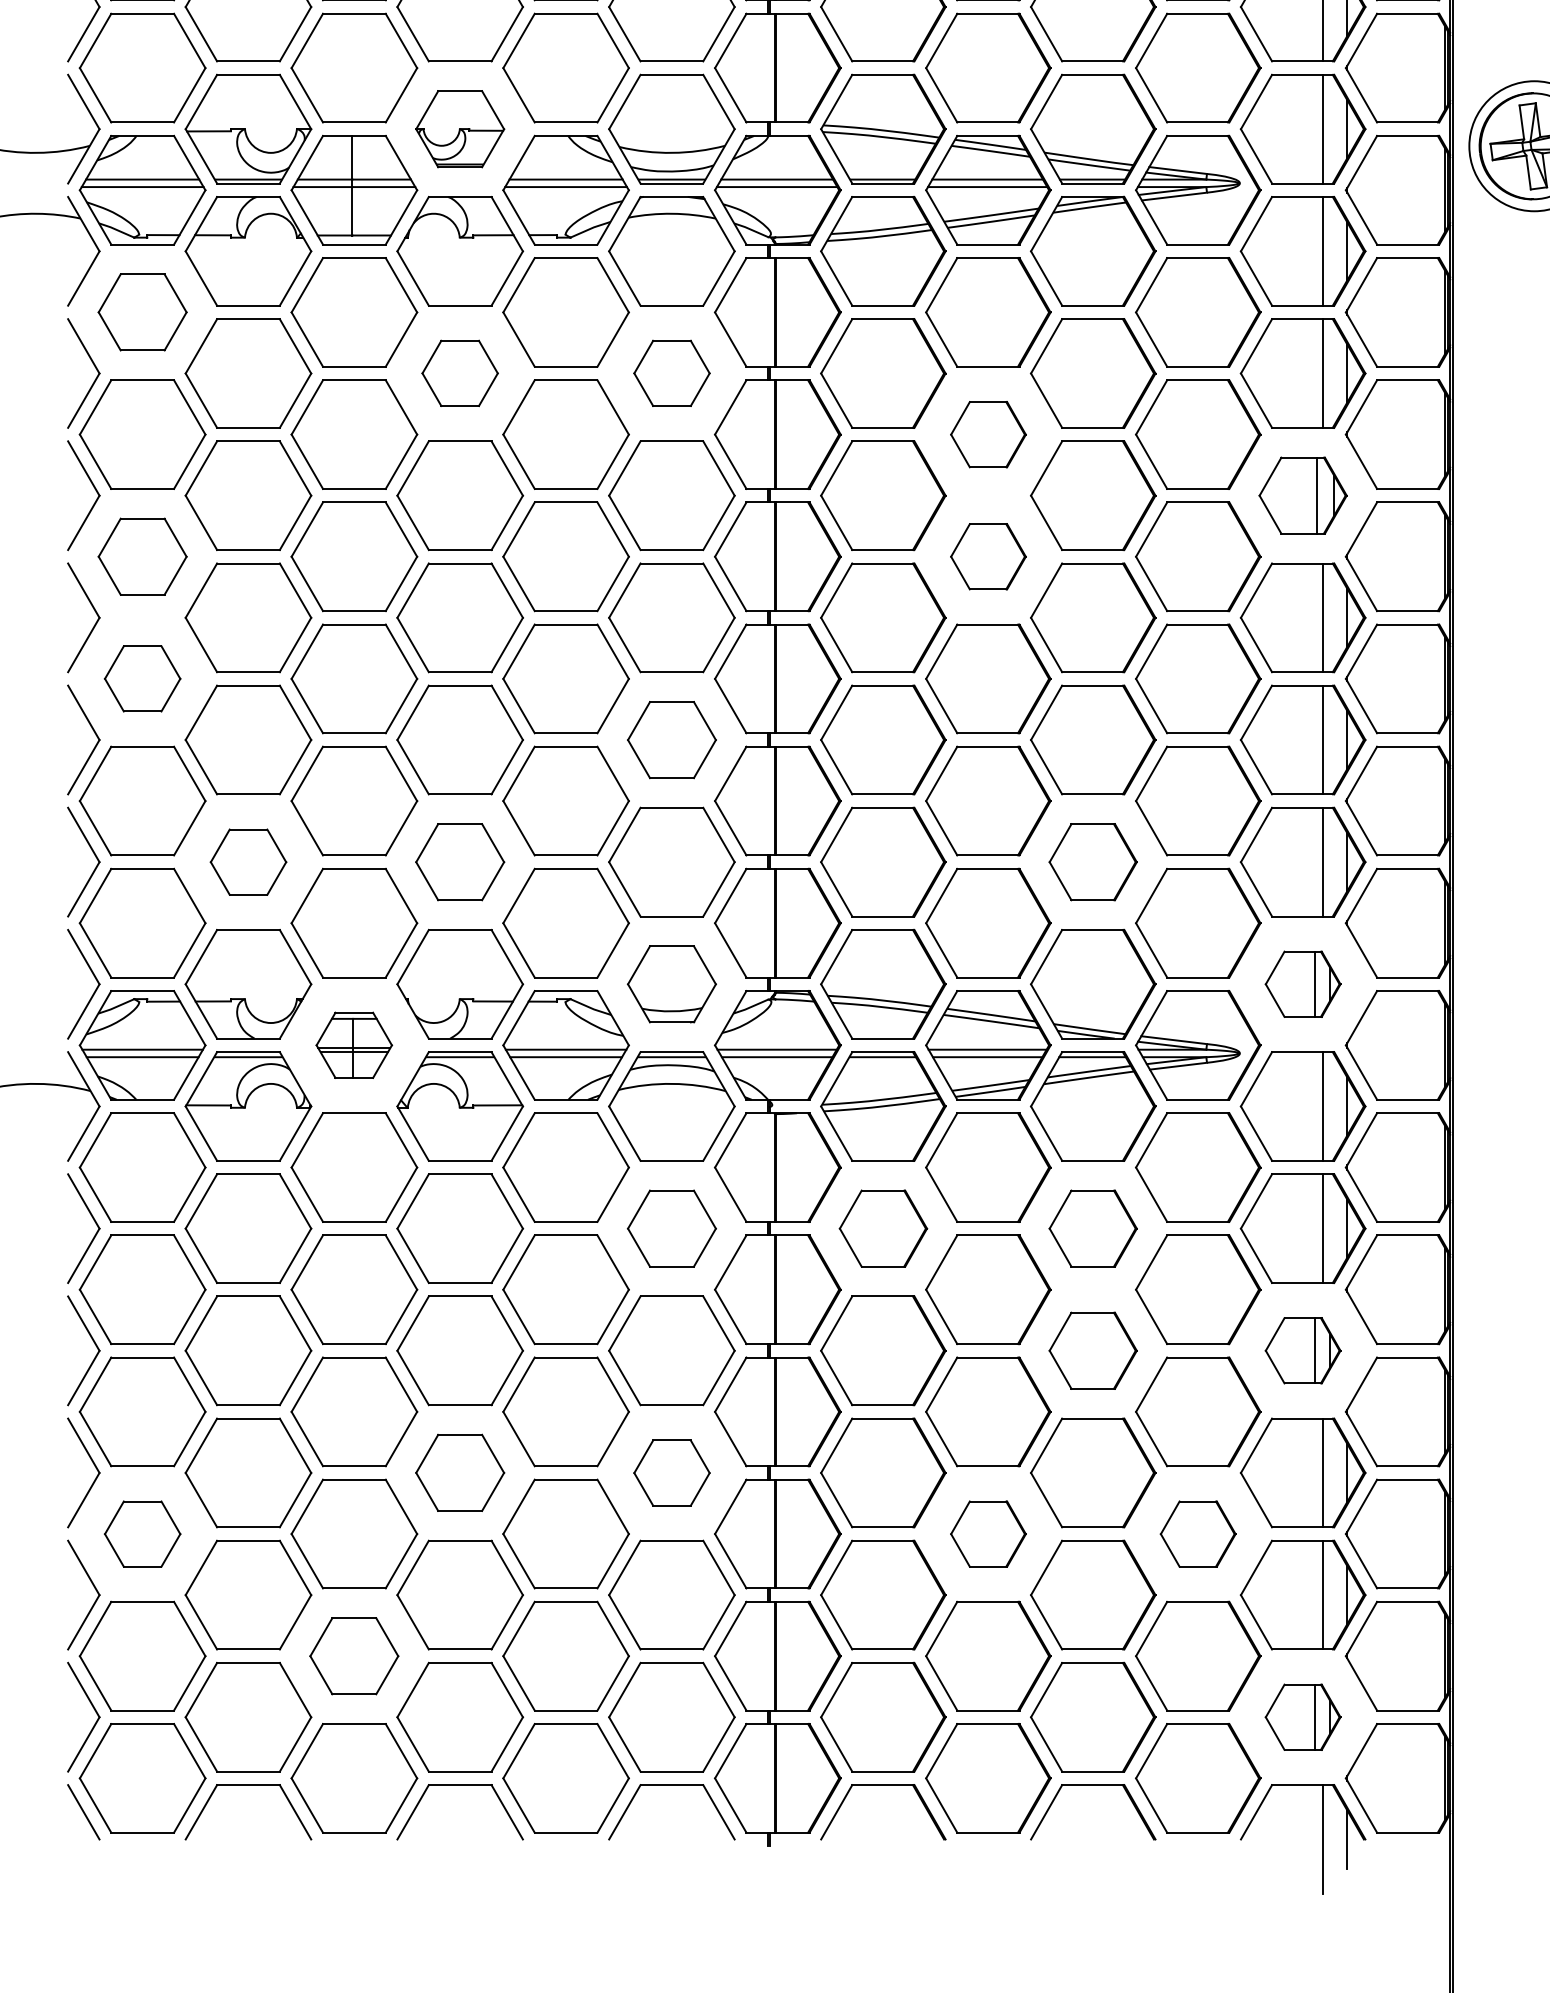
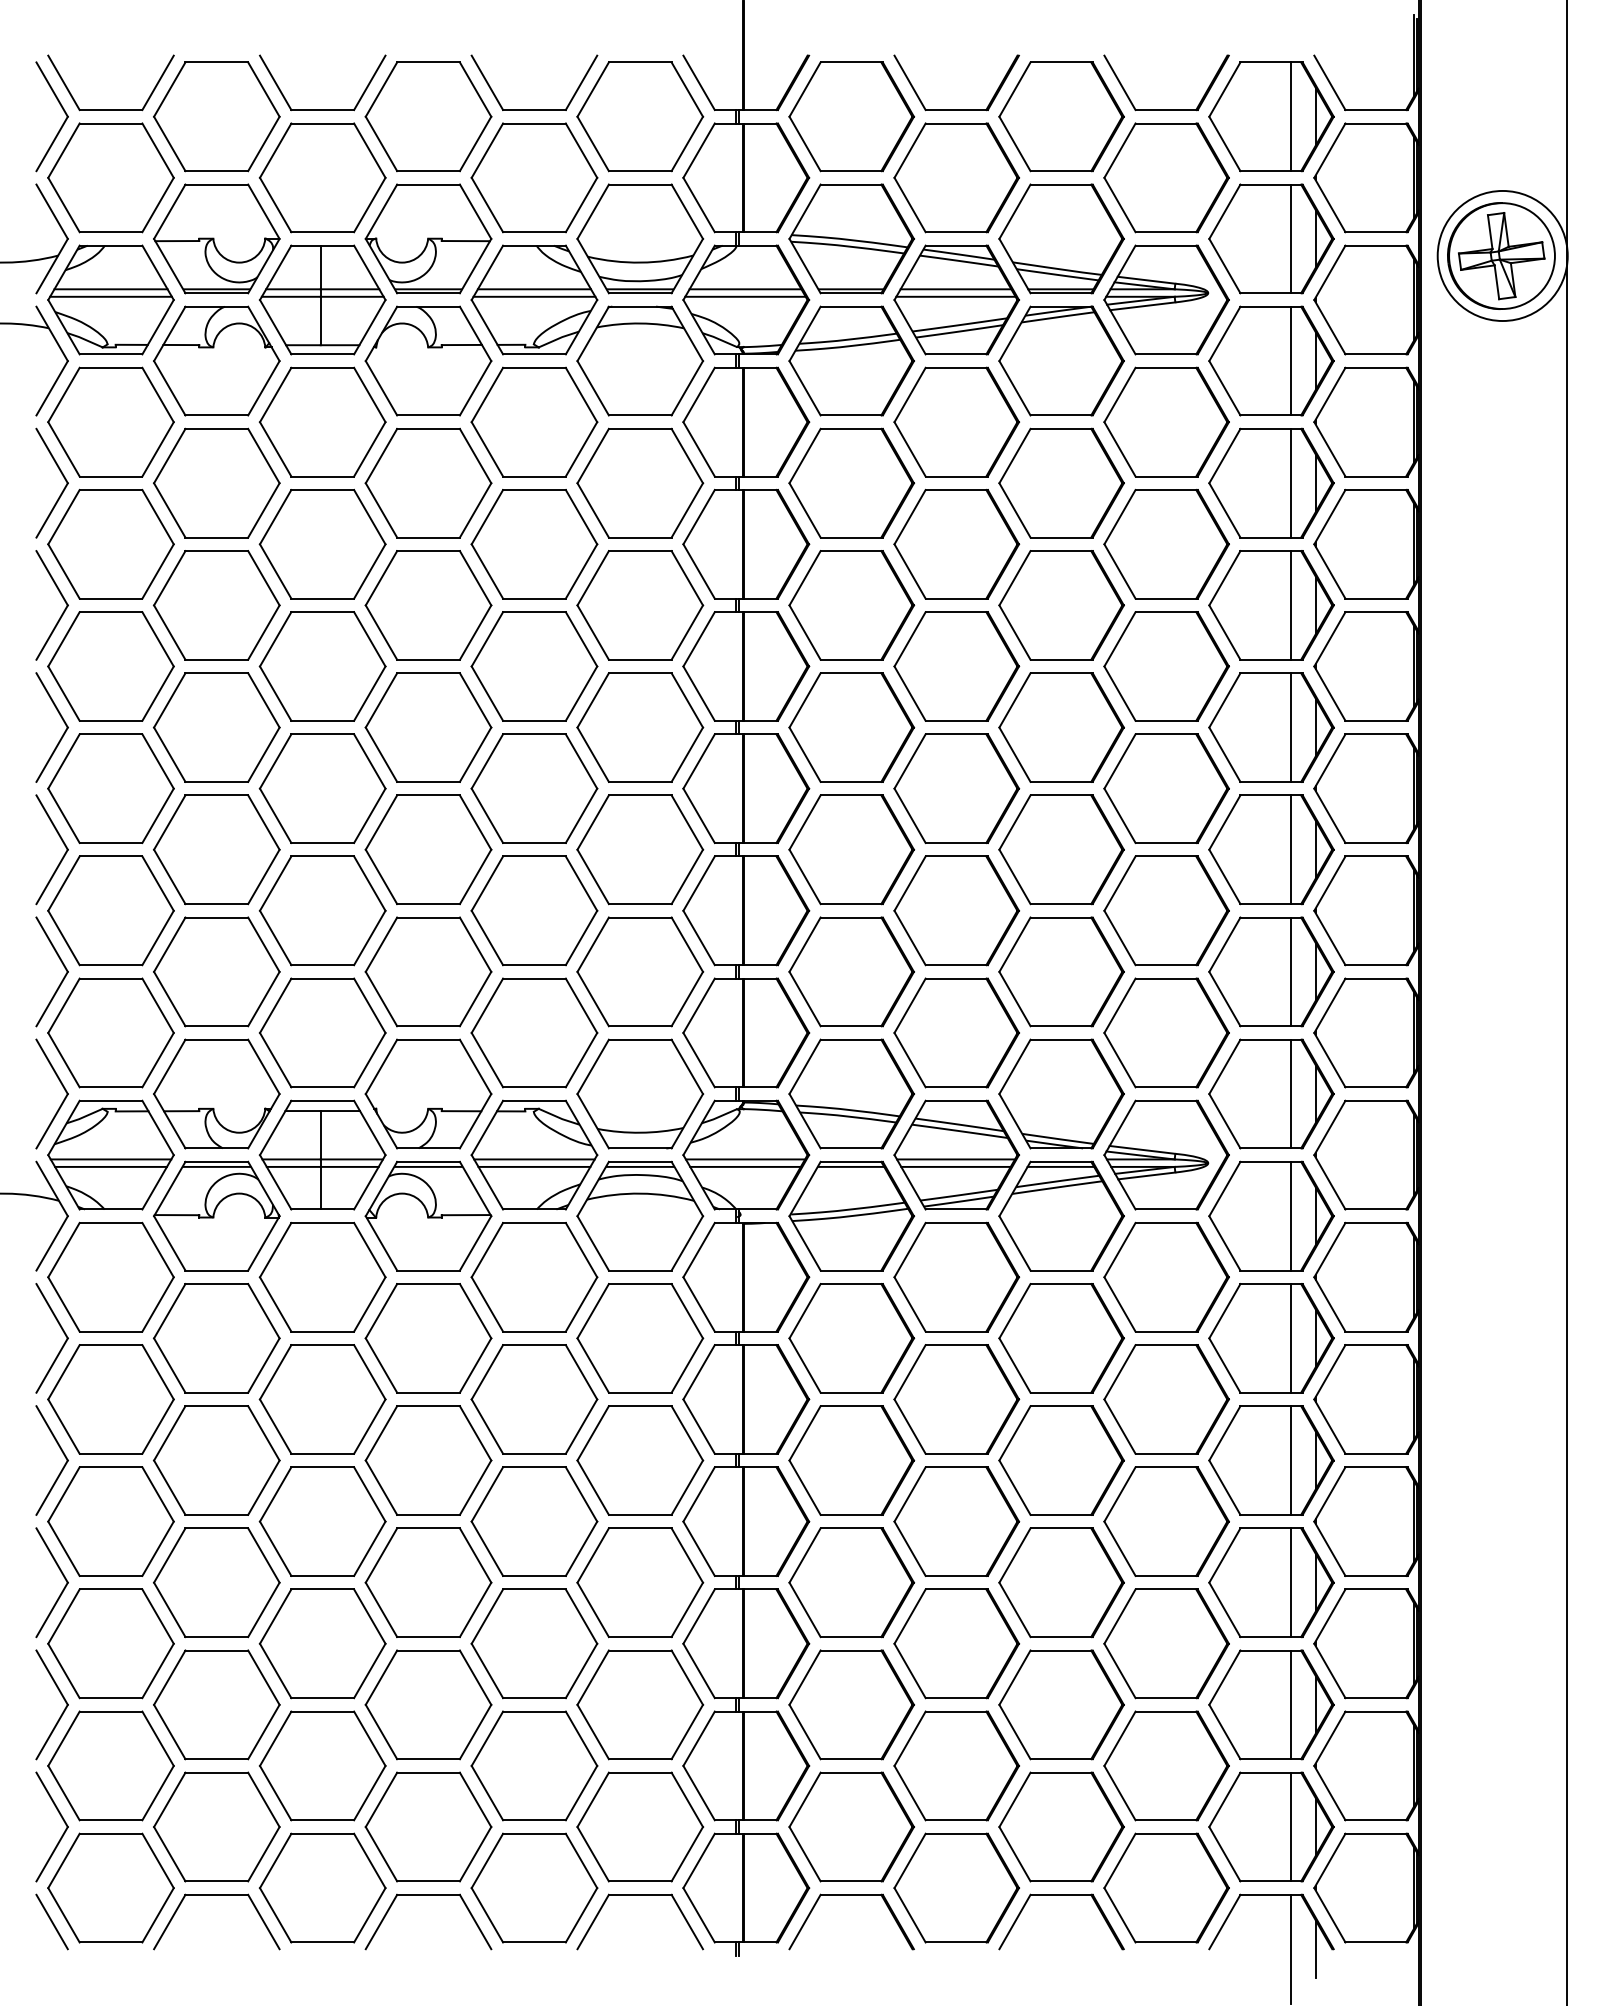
part: (460, 128) -> (428, 238), size x1.43
part: (142, 311) -> (110, 421), size x1.43
part: (460, 372) -> (428, 482), size x1.67
part: (672, 372) -> (640, 482), size x1.67
part: (988, 434) -> (956, 544), size x1.67
part: (1303, 495) -> (1271, 605), size x1.43
part: (142, 556) -> (110, 666), size x1.43
part: (988, 556) -> (956, 666), size x1.67
part: (142, 678) -> (110, 788), size x1.67
part: (672, 739) -> (640, 849), size x1.43
part: (248, 861) -> (216, 971), size x1.67
part: (460, 861) -> (428, 971), size x1.43
part: (1093, 861) -> (1061, 971), size x1.43
part: (672, 983) -> (640, 1093), size x1.43
part: (1303, 983) -> (1271, 1093), size x1.67
part: (354, 1044) -> (322, 1154), size x1.67
part: (672, 1228) -> (640, 1338), size x1.43
part: (883, 1228) -> (851, 1338), size x1.43
part: (1093, 1228) -> (1061, 1338), size x1.43
part: (1093, 1350) -> (1061, 1460), size x1.43
part: (1303, 1350) -> (1271, 1460), size x1.67
part: (460, 1472) -> (428, 1582), size x1.43
part: (672, 1472) -> (640, 1582), size x1.67
part: (142, 1533) -> (110, 1643), size x1.67
part: (988, 1533) -> (956, 1643), size x1.67
part: (1198, 1533) -> (1166, 1643), size x1.67
part: (354, 1655) -> (322, 1765), size x1.43
part: (1303, 1716) -> (1271, 1826), size x1.67

